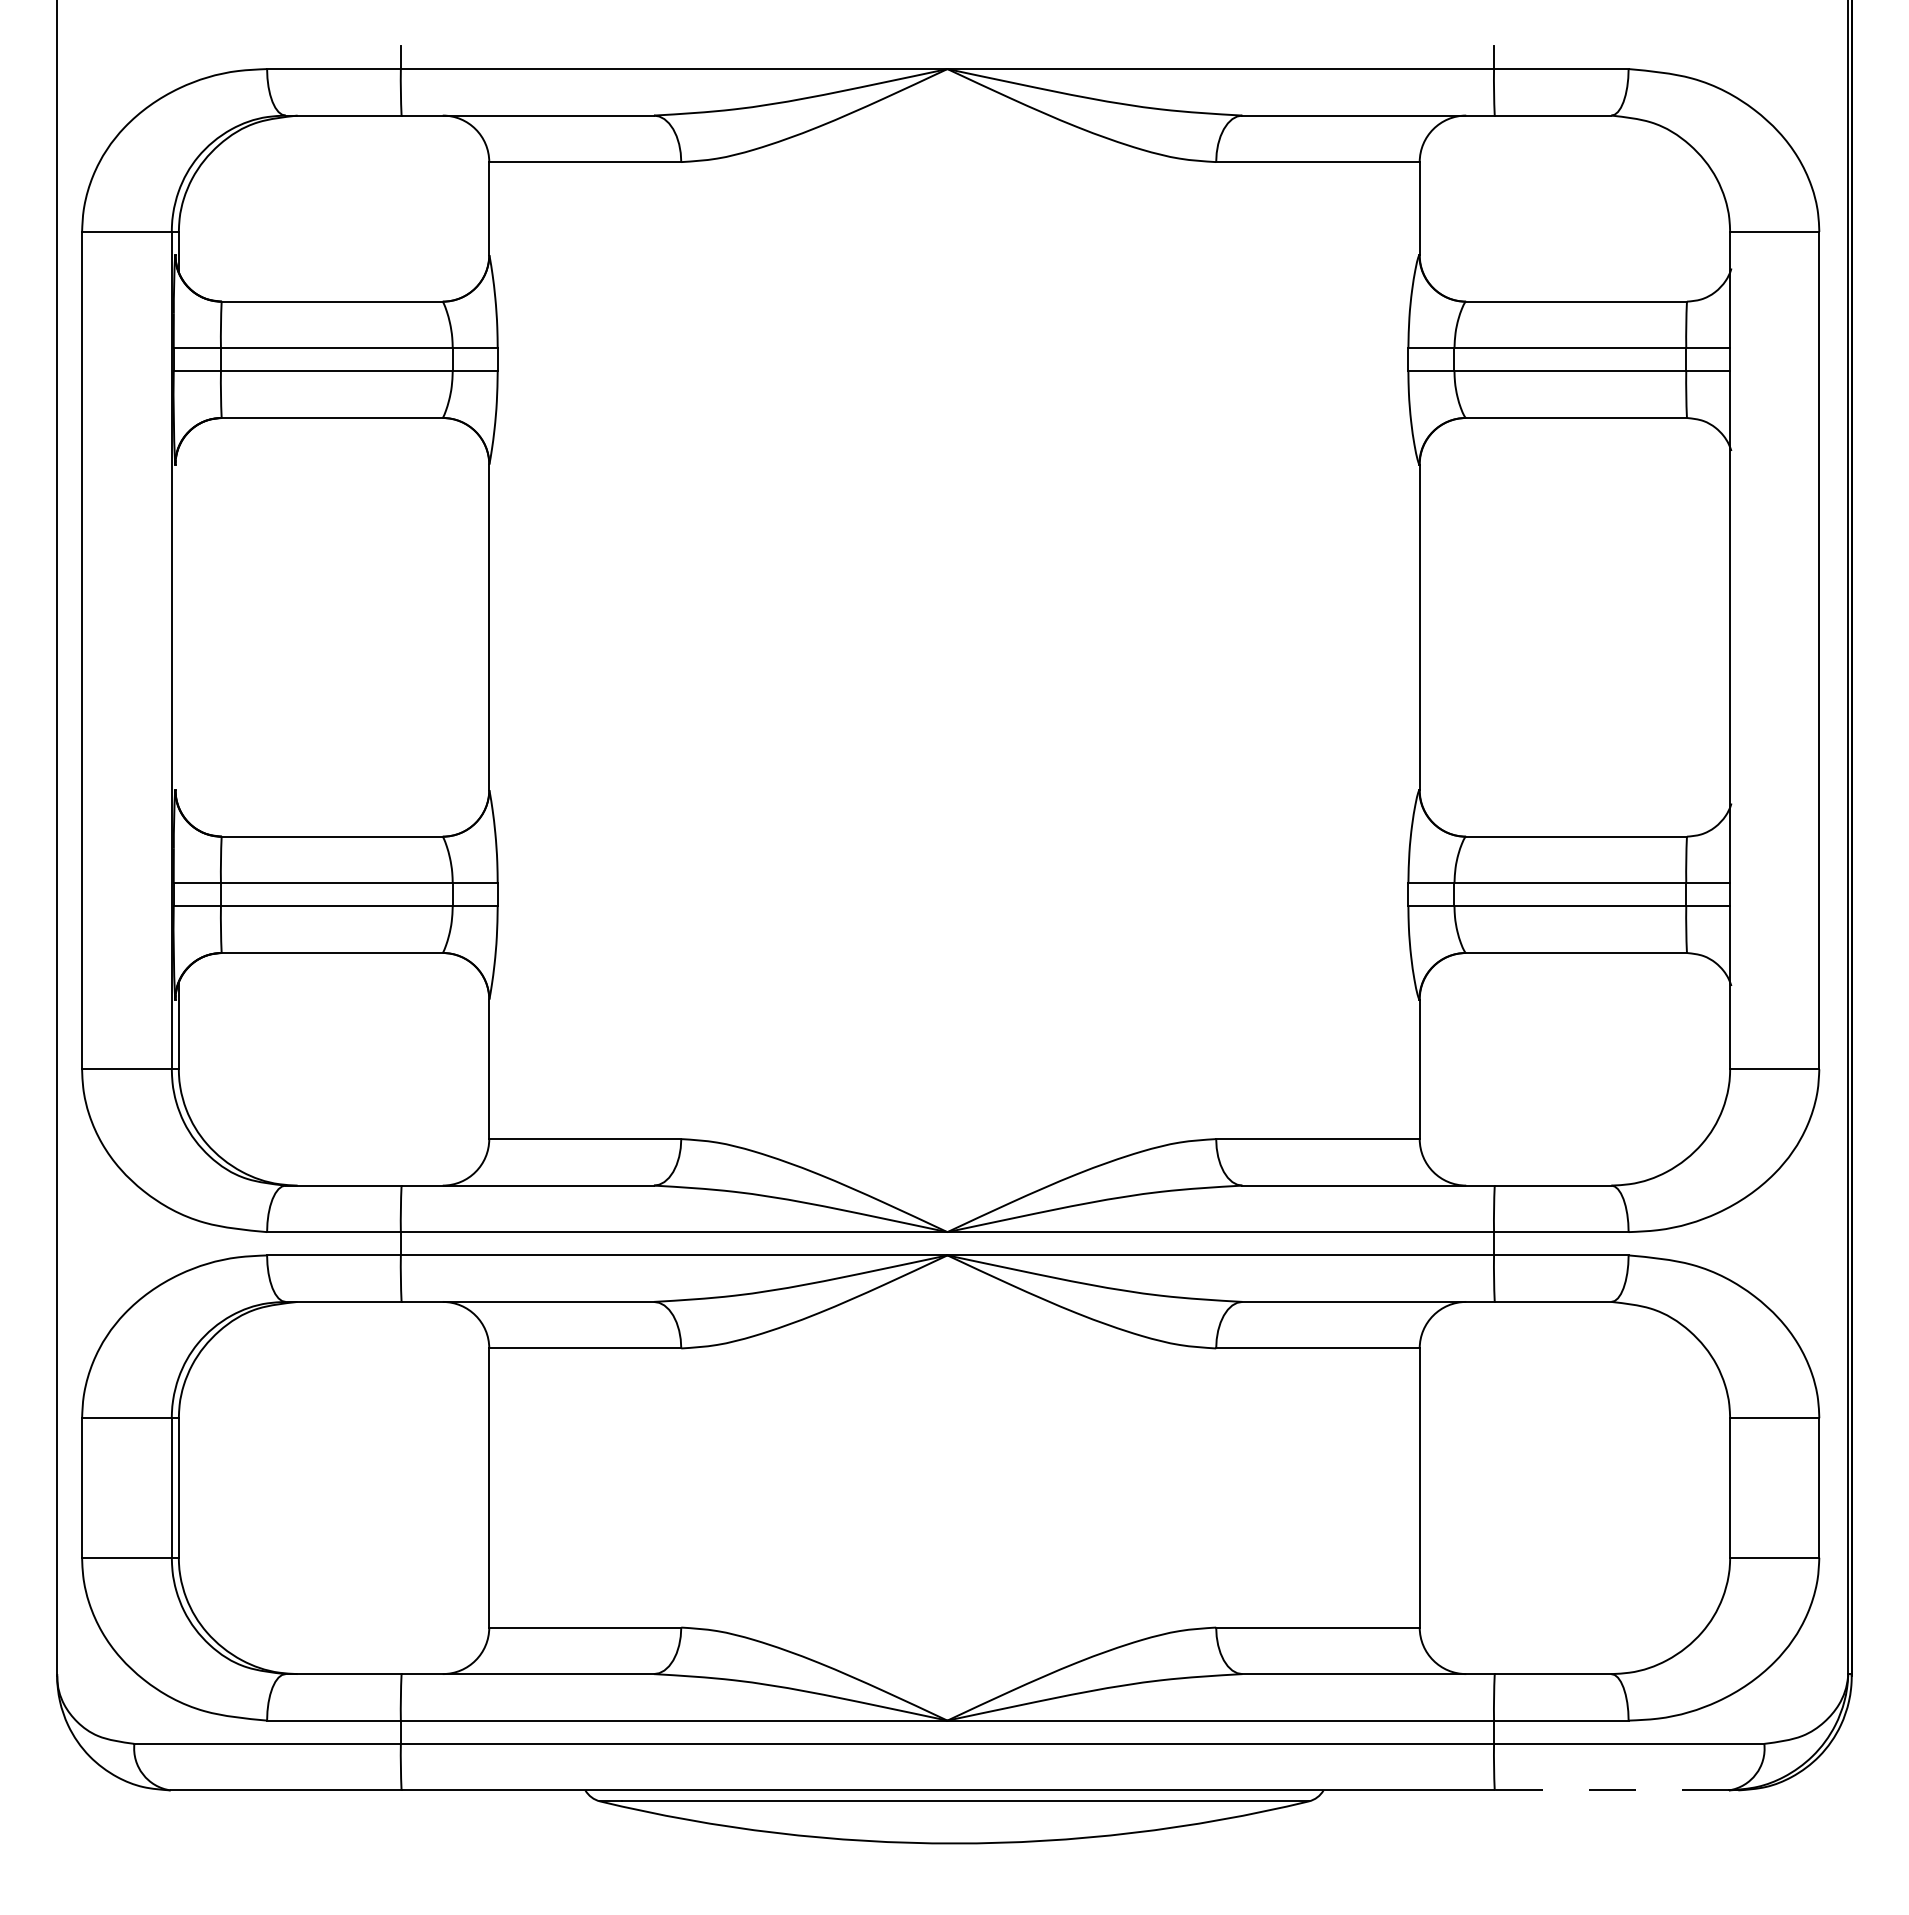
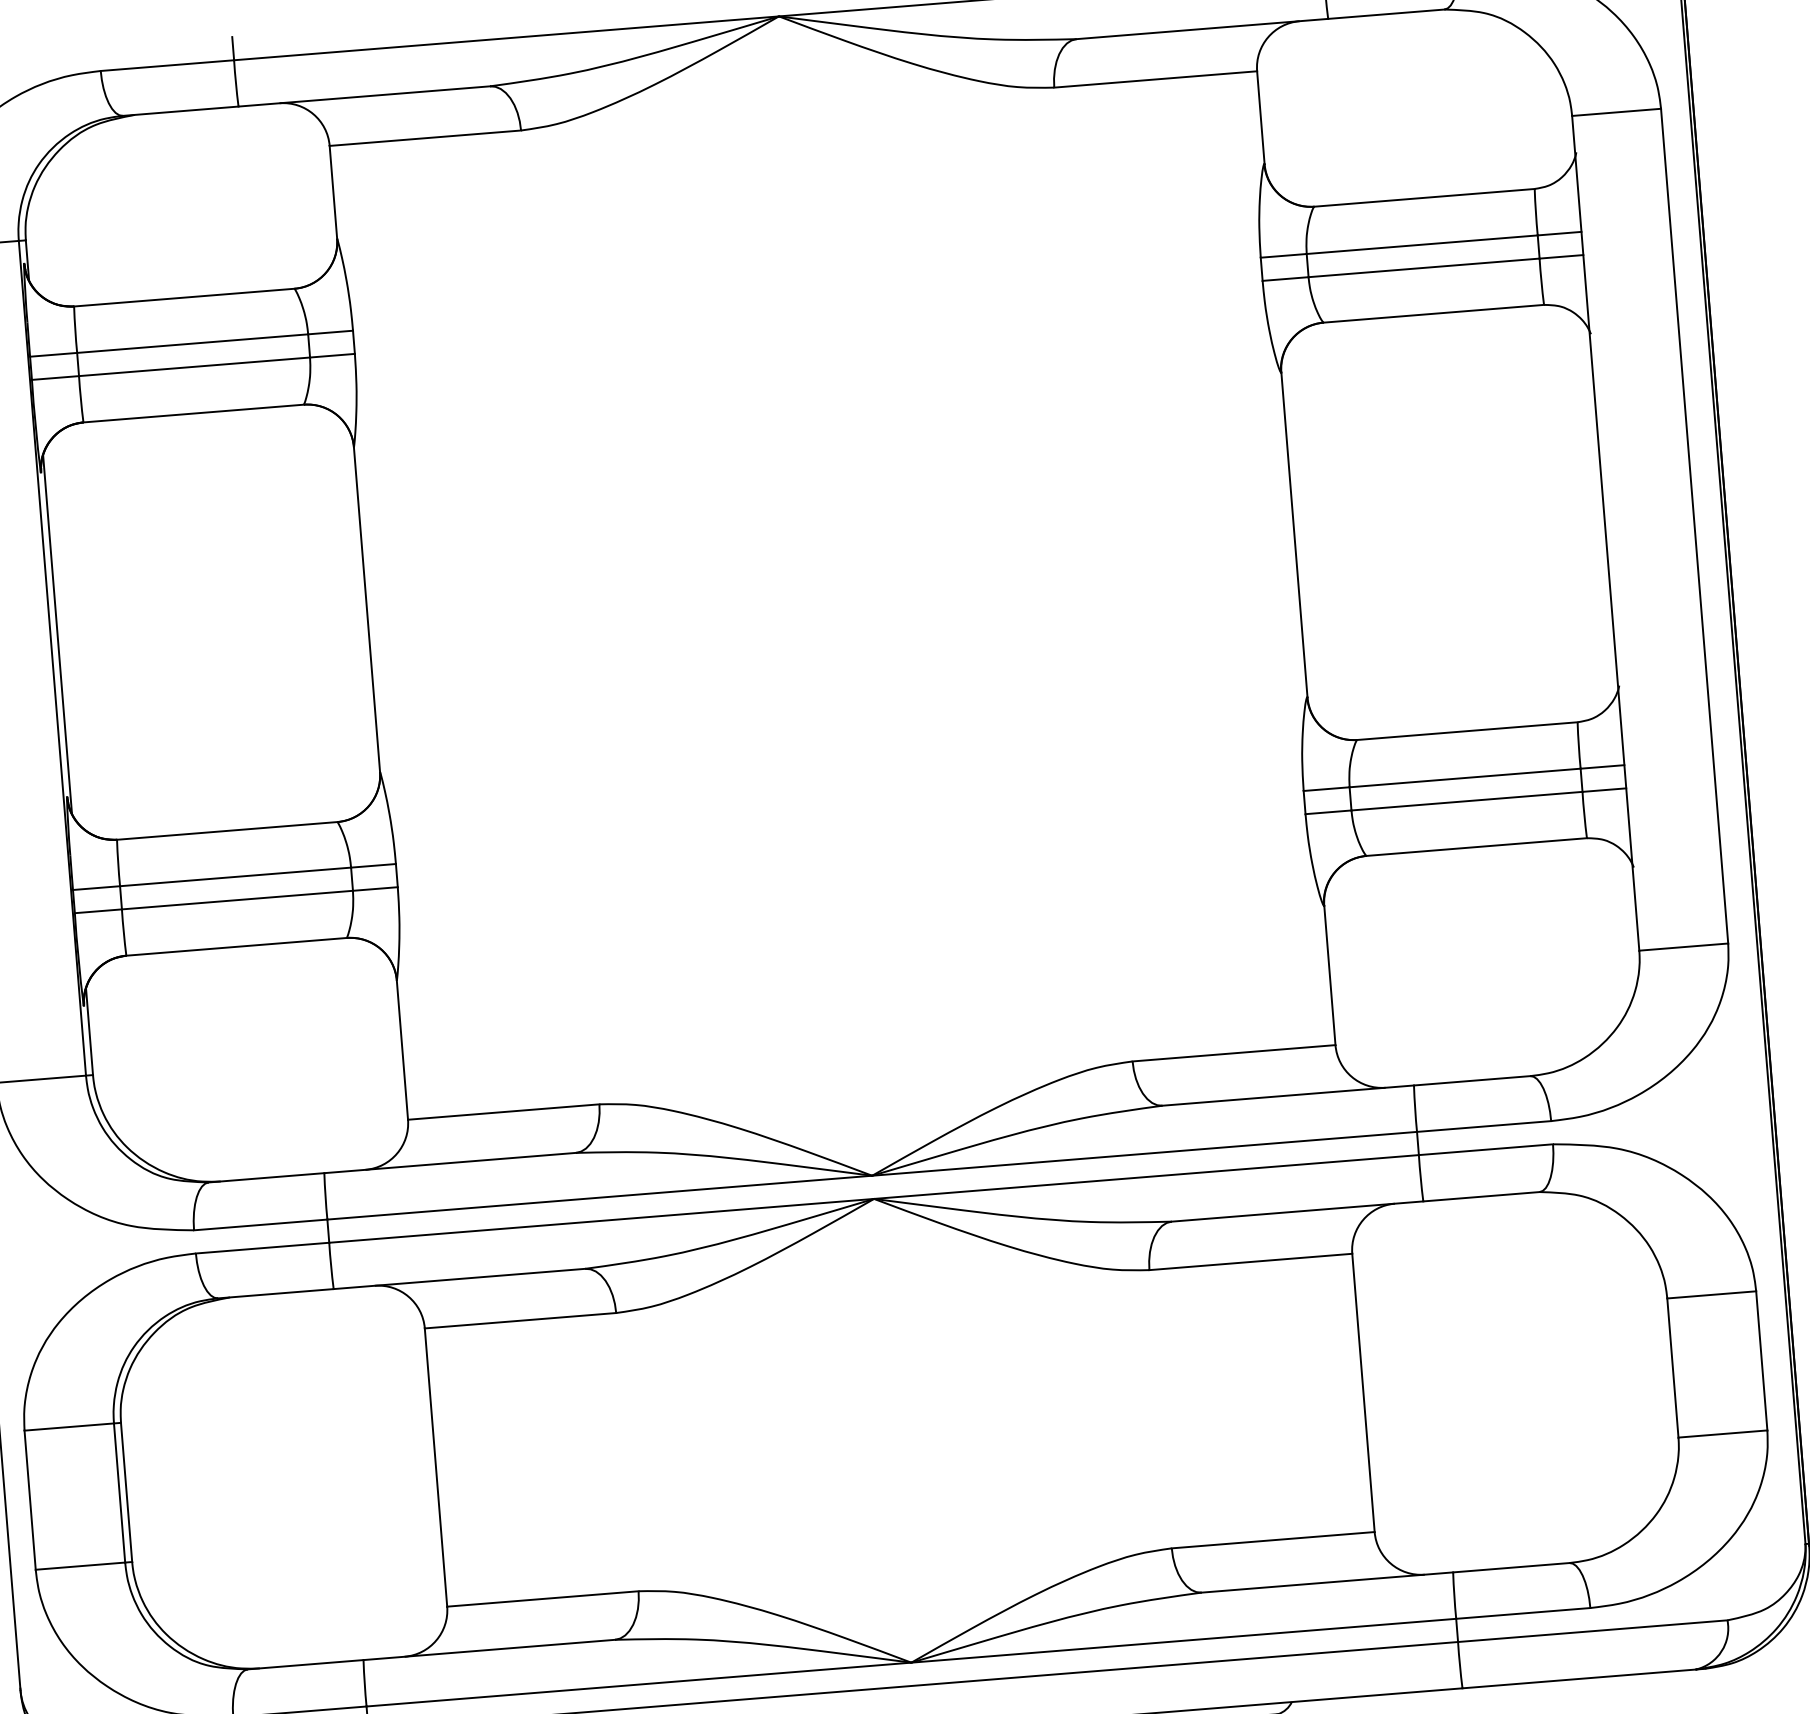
line: (178, 627) -> (57, 634), added
line: (1611, 1790) -> (1578, 1679), dashed -> solid

